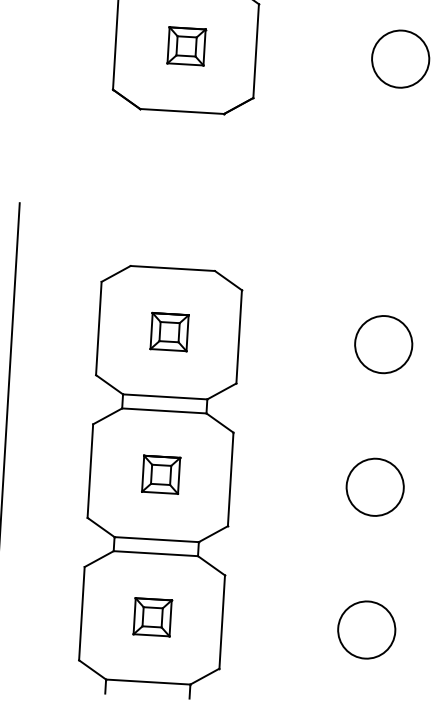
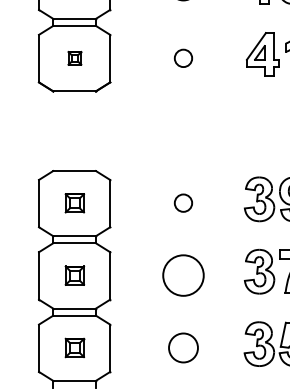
part: (185, 46) -> (74, 58), size x0.7
circle: (400, 57) -> (183, 57), size x0.6
circle: (383, 343) -> (183, 202), size x0.6
circle: (375, 487) -> (183, 275), size x1.4

